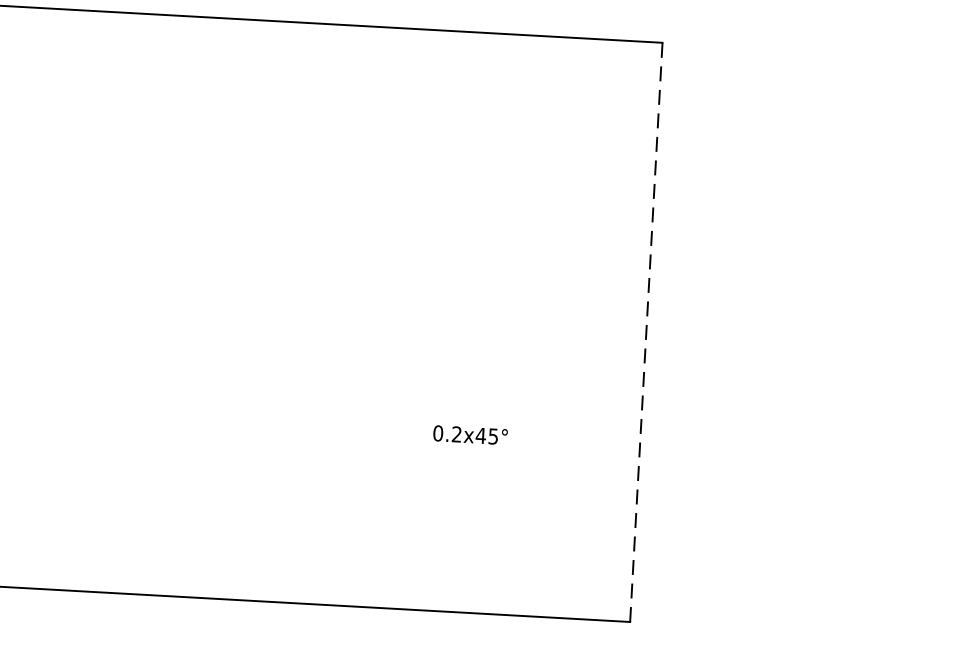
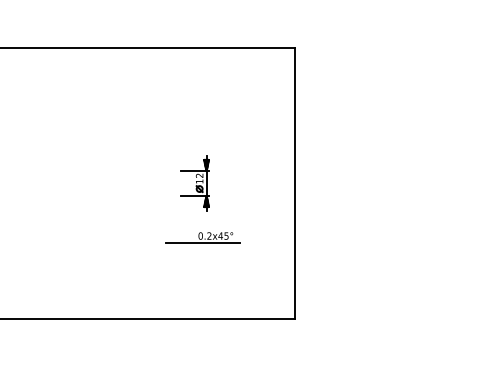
part: (431, 320) -> (194, 183), added
line: (647, 332) -> (295, 183), dashed -> solid
line: (441, 447) -> (202, 242), added

